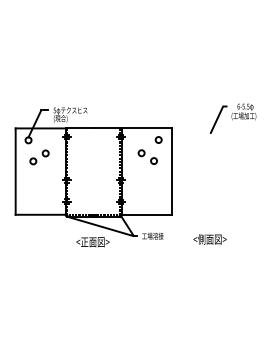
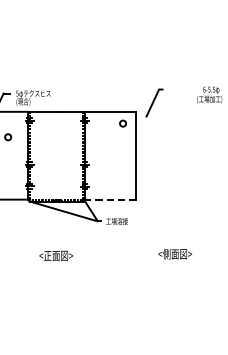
line: (218, 119) -> (154, 102), moved
part: (147, 156) -> (111, 140), removed
line: (146, 214) -> (110, 199), solid -> dashed
text: (209, 239) -> (174, 254), moved
text: (92, 242) -> (55, 256), moved

